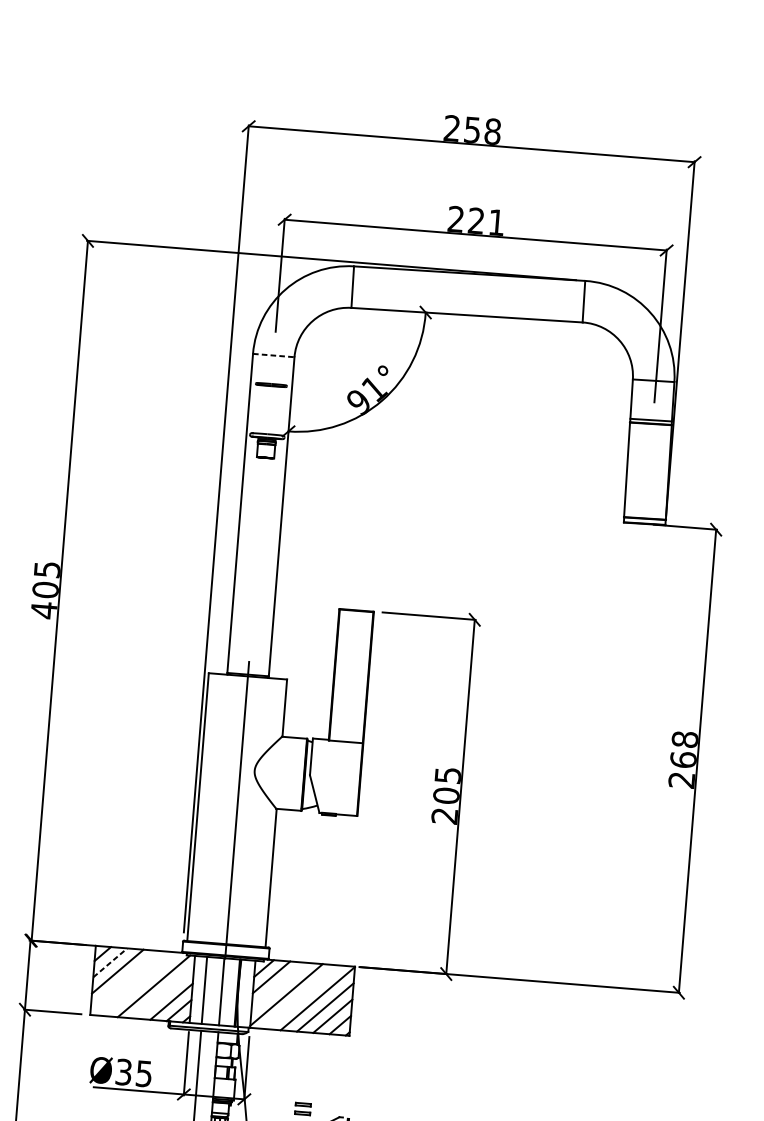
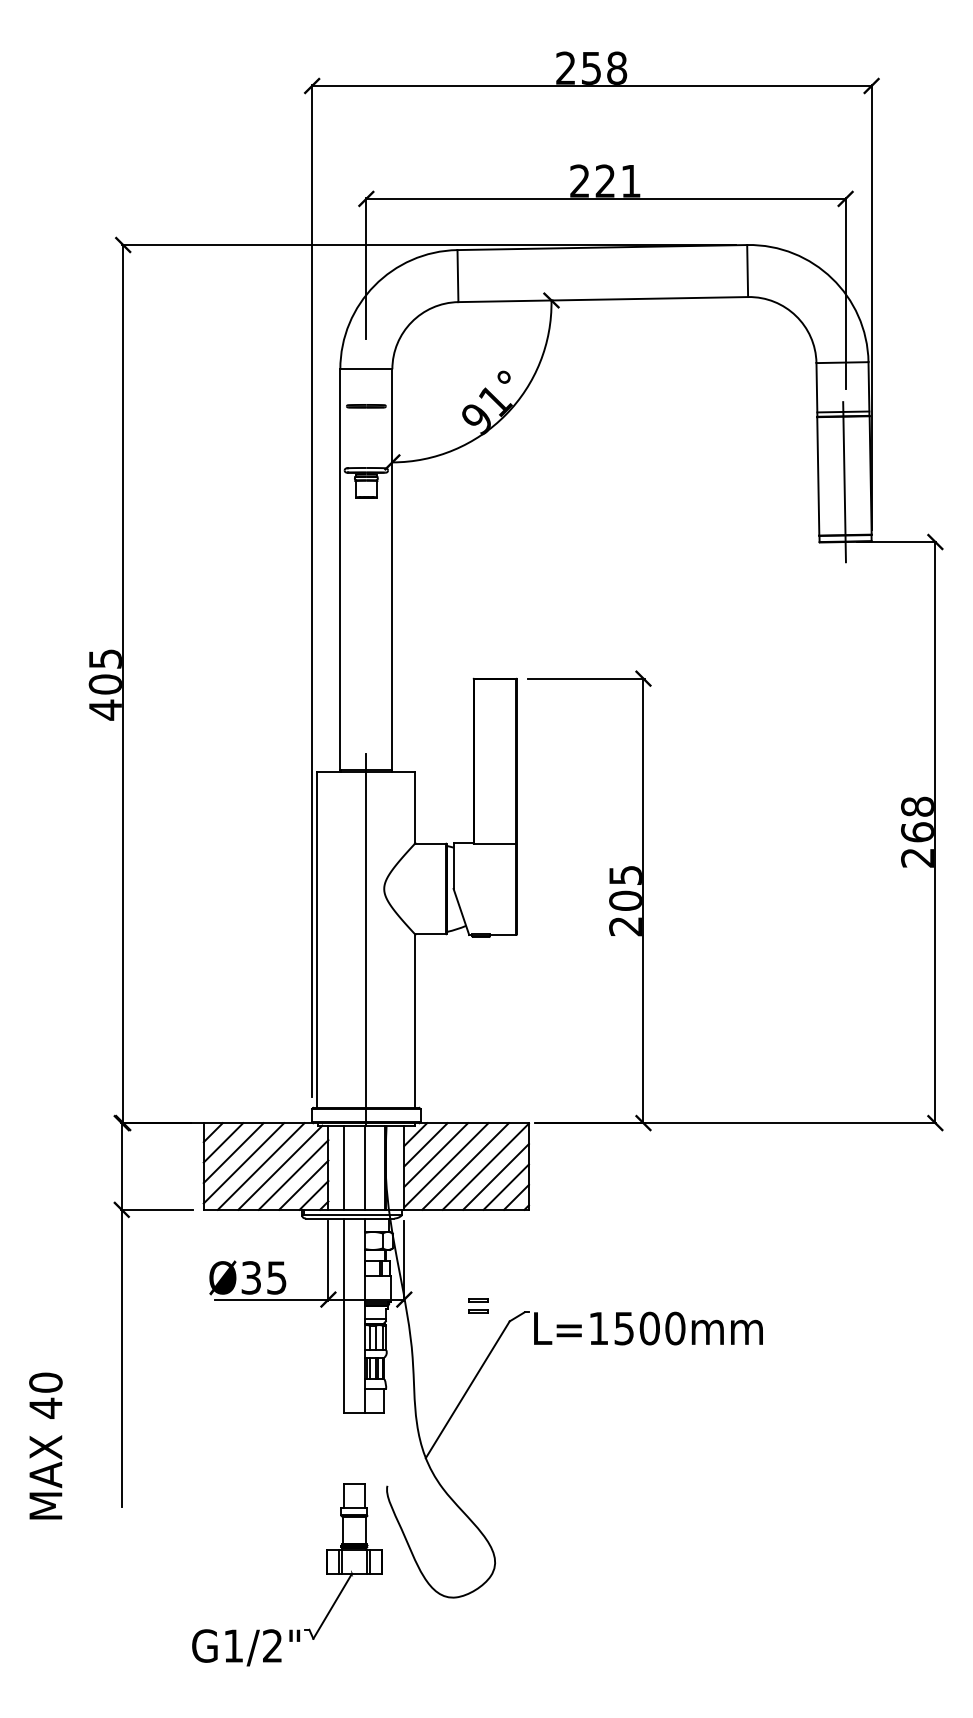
line: (273, 355) -> (366, 369), dashed -> solid
line: (647, 476) -> (844, 482), added
line: (110, 962) -> (223, 1142), dashed -> solid
line: (124, 980) -> (243, 1163), added
line: (138, 984) -> (260, 1166), added
line: (279, 985) -> (436, 1154), added
line: (164, 992) -> (293, 1174), added
line: (301, 997) -> (465, 1166), added

